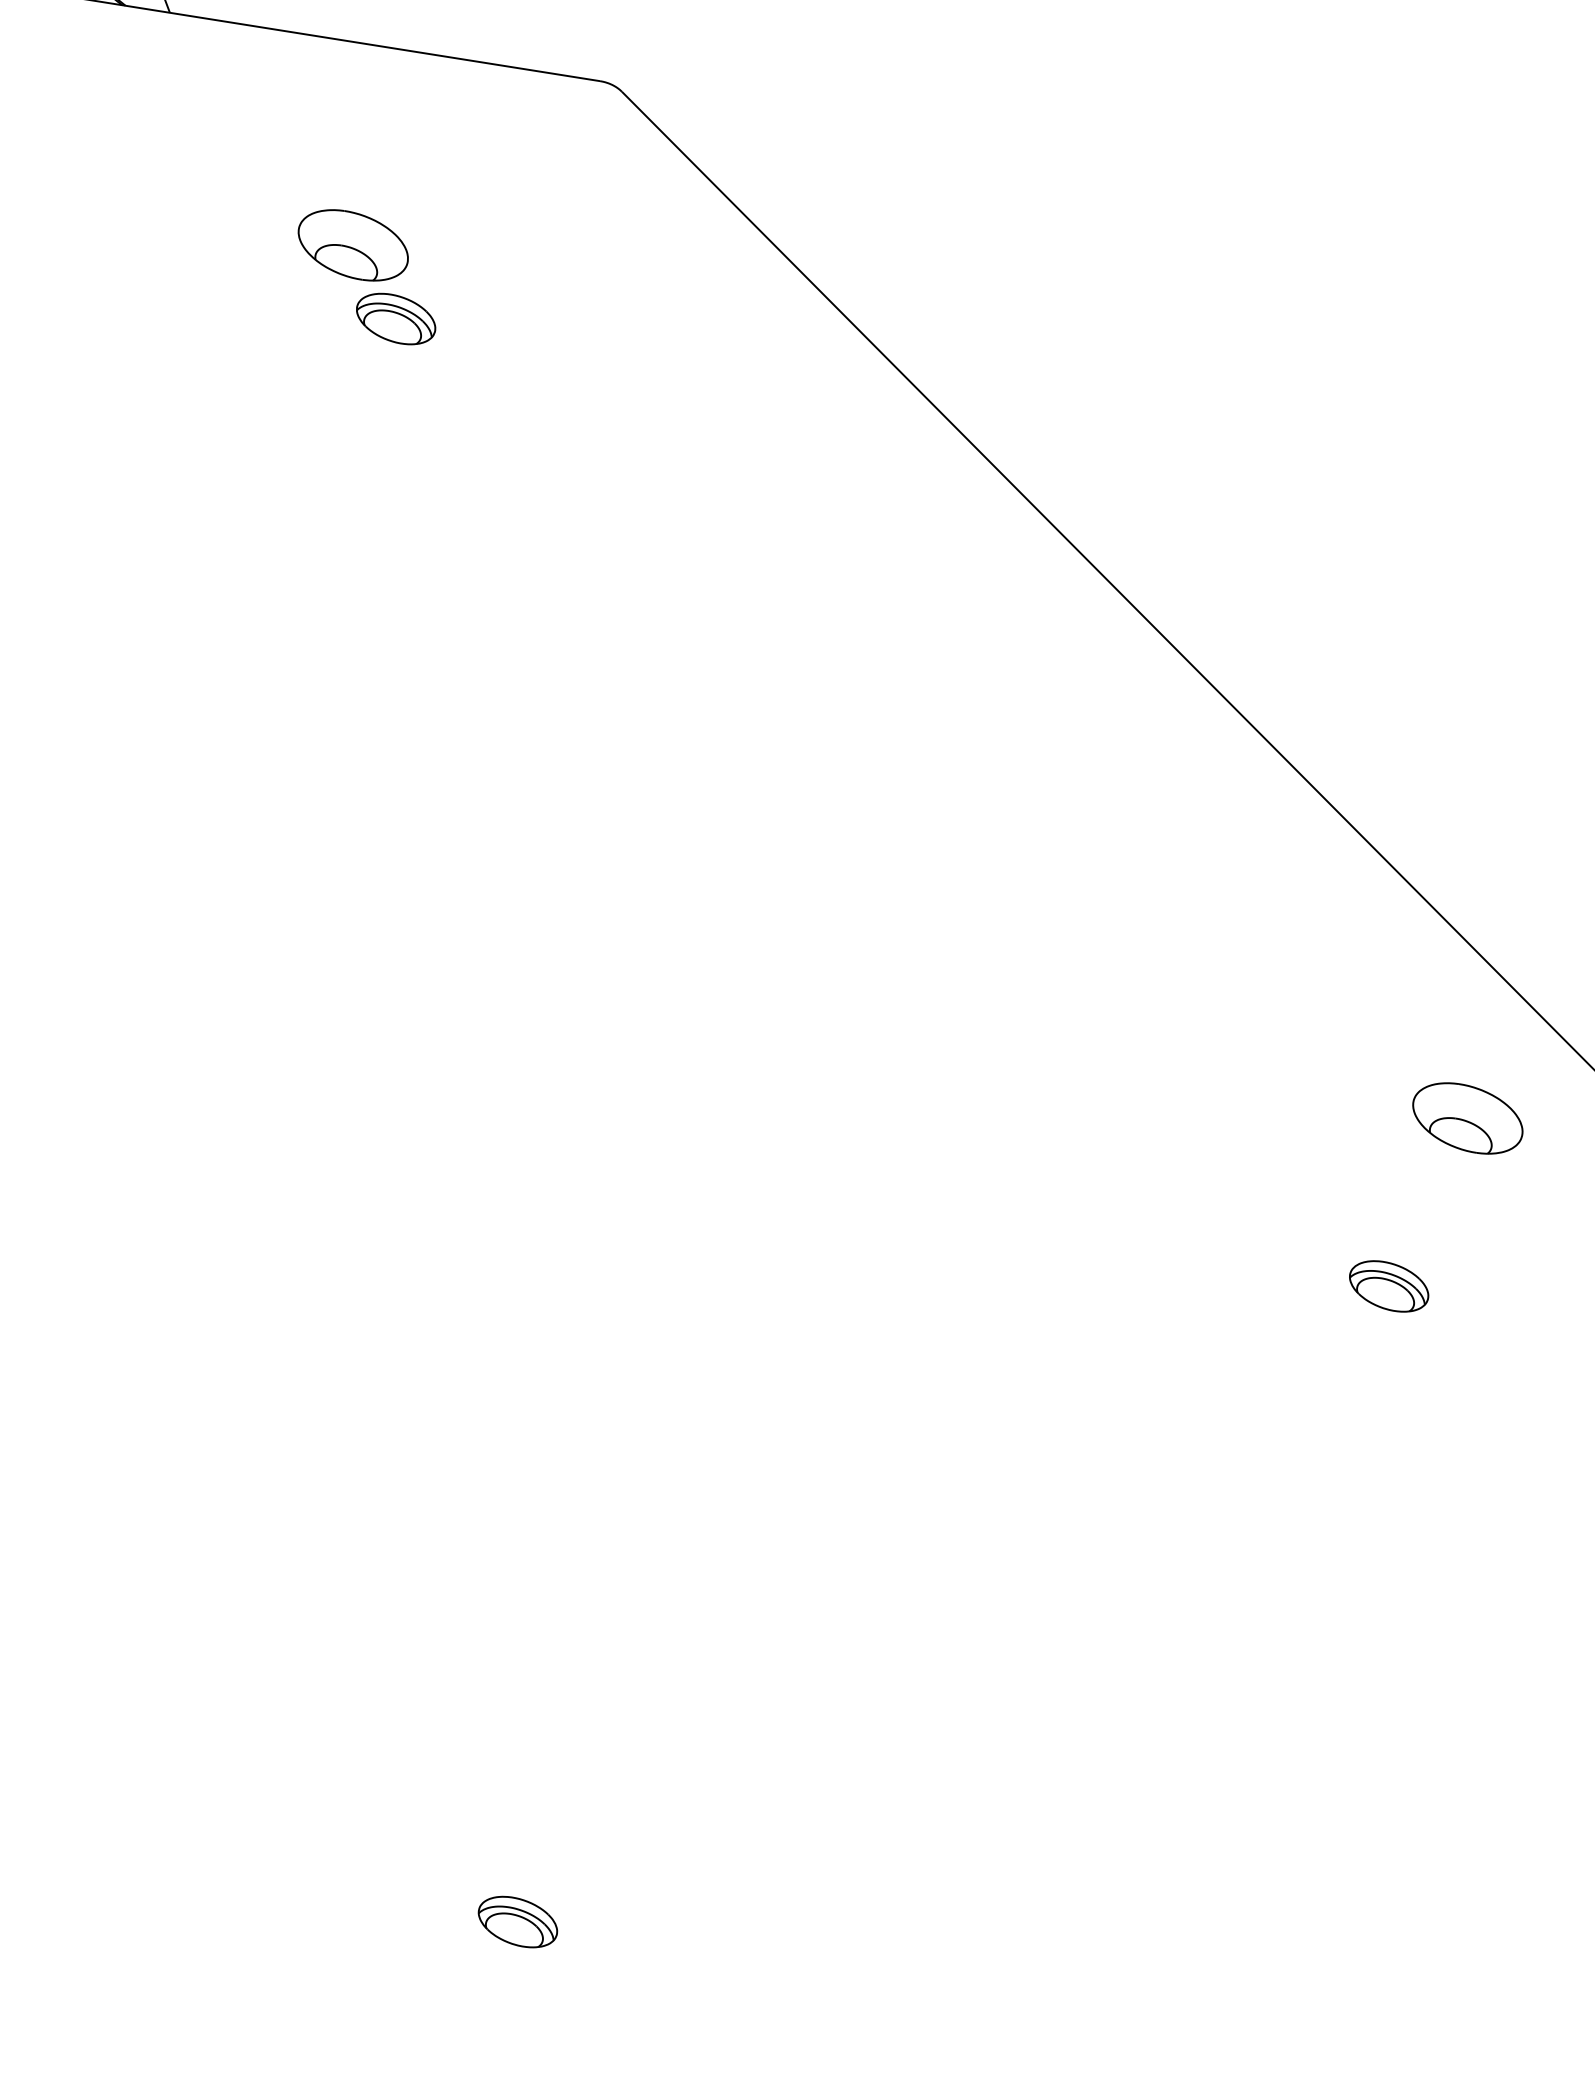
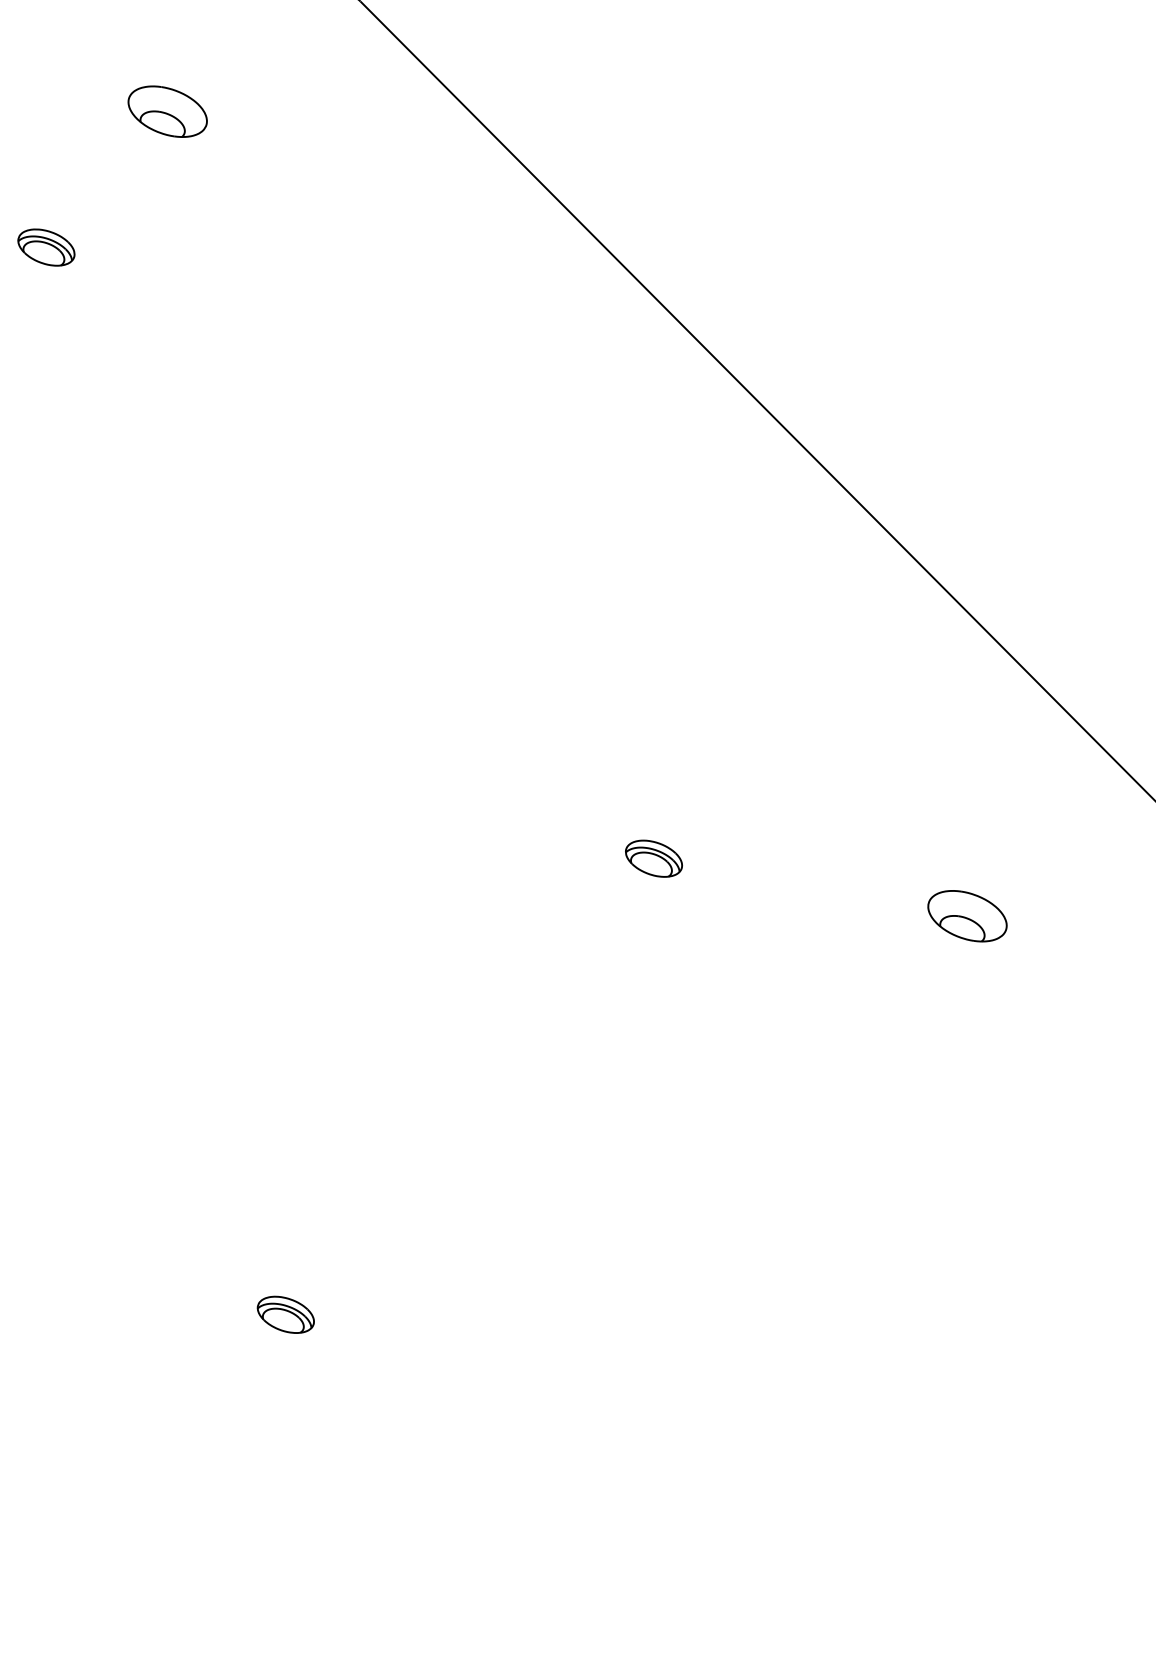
part: (396, 318) -> (46, 247), moved
part: (1467, 1118) -> (967, 916), moved
part: (1388, 1286) -> (653, 858), moved

